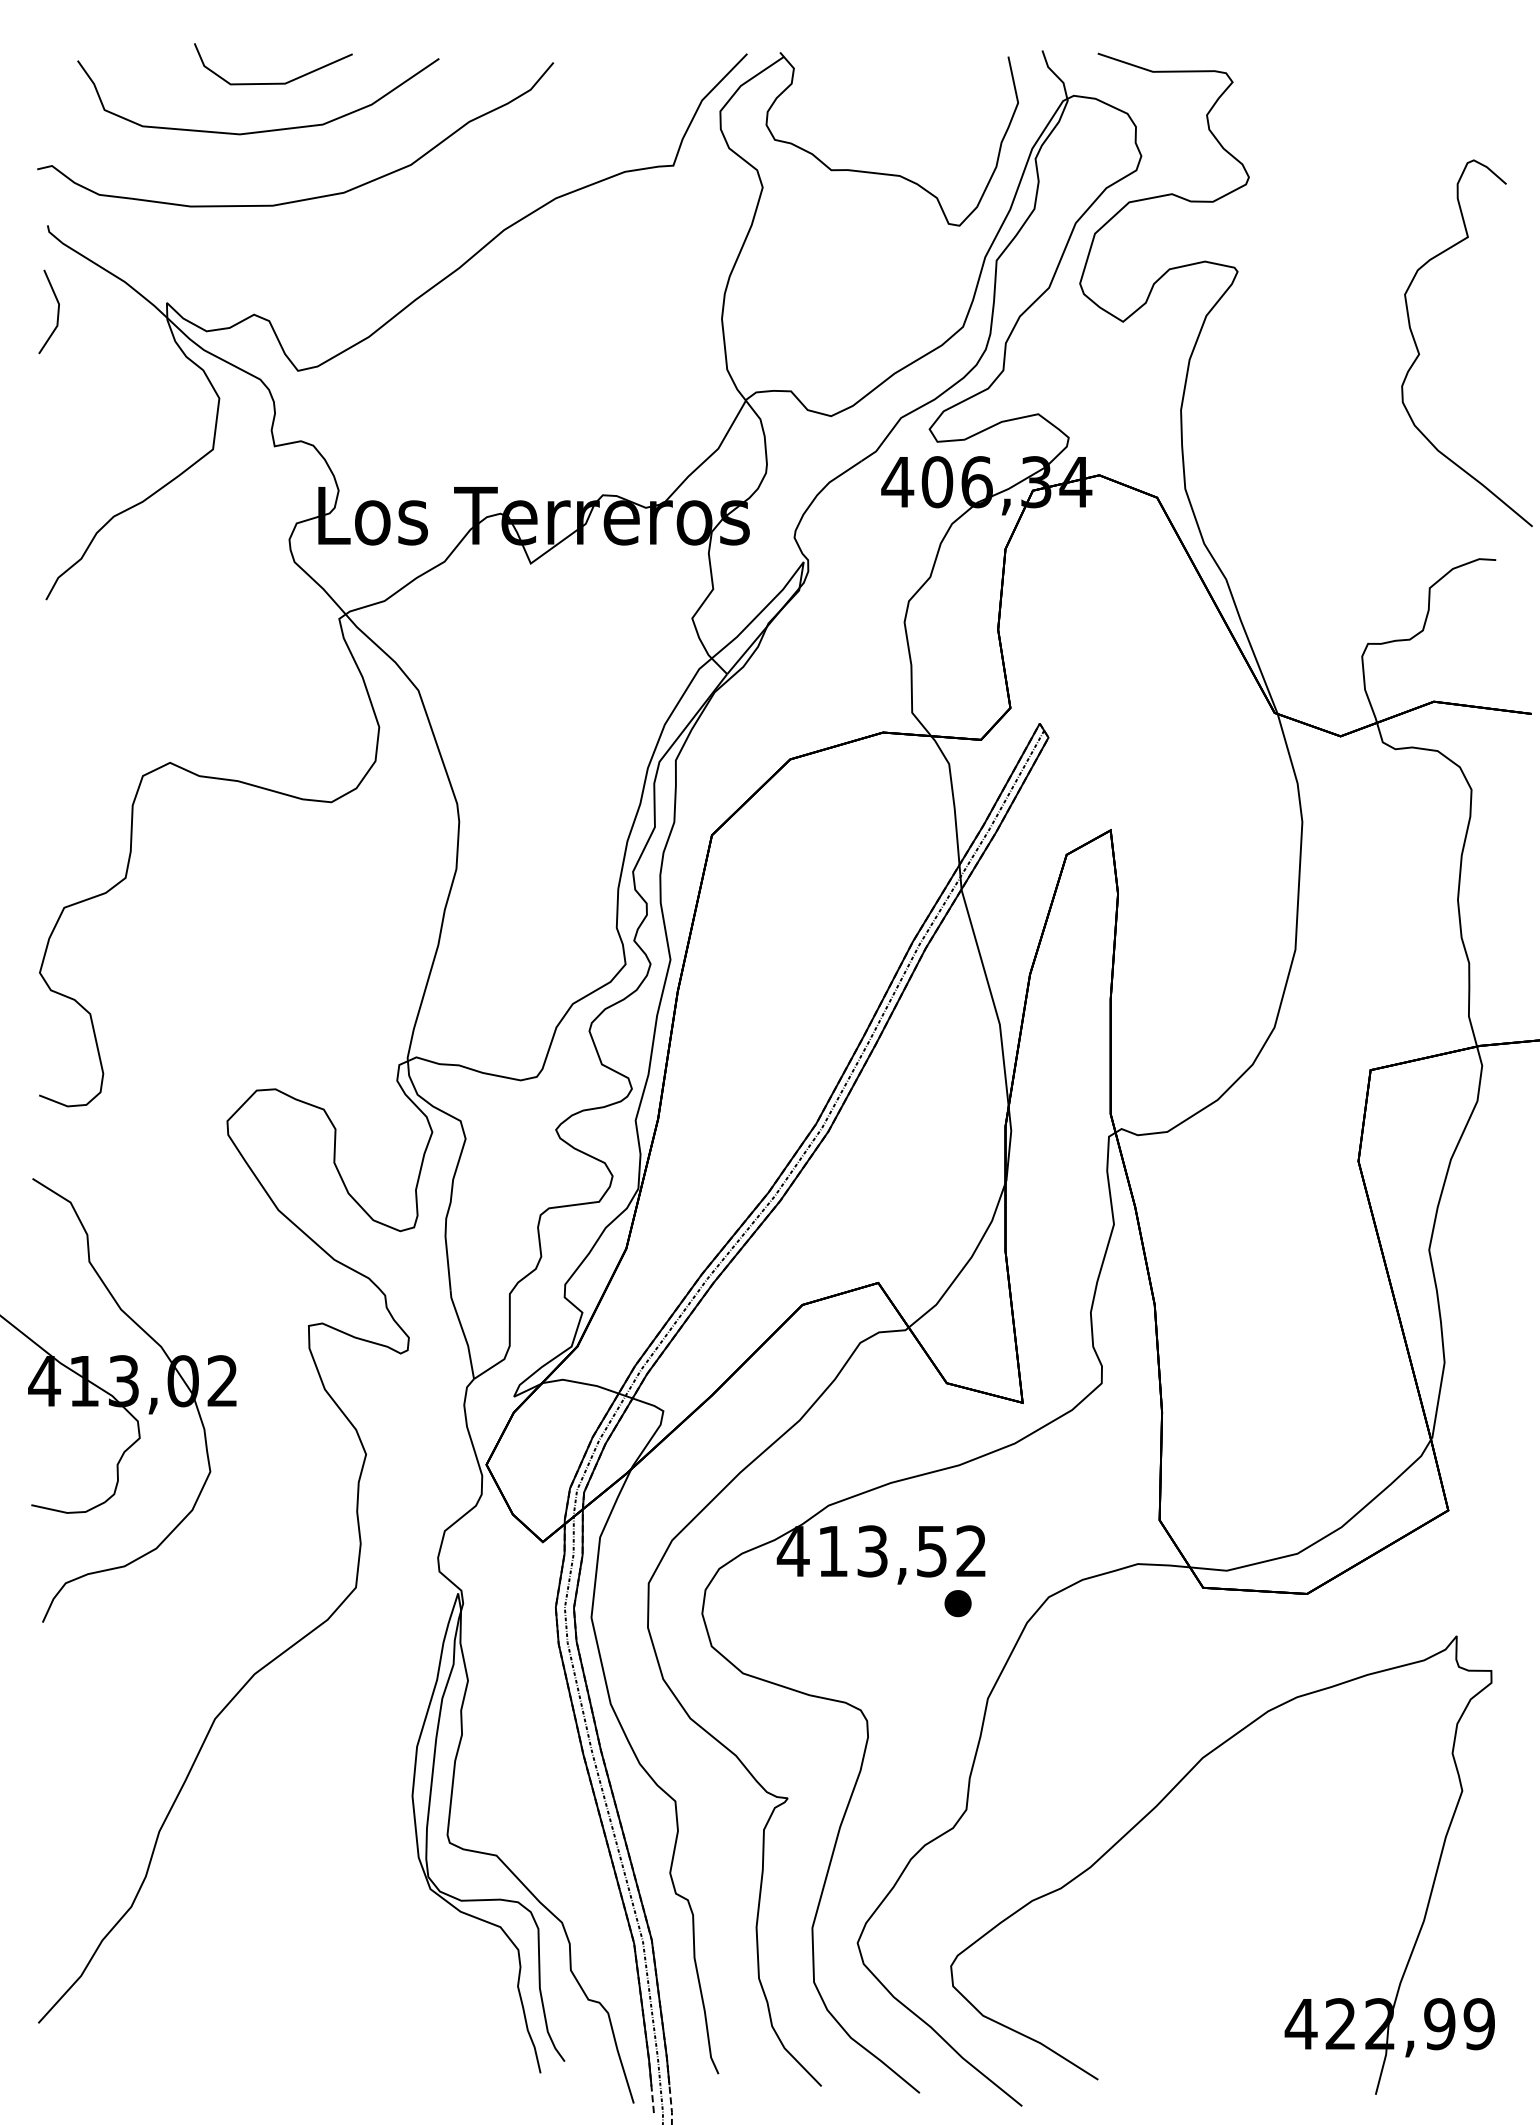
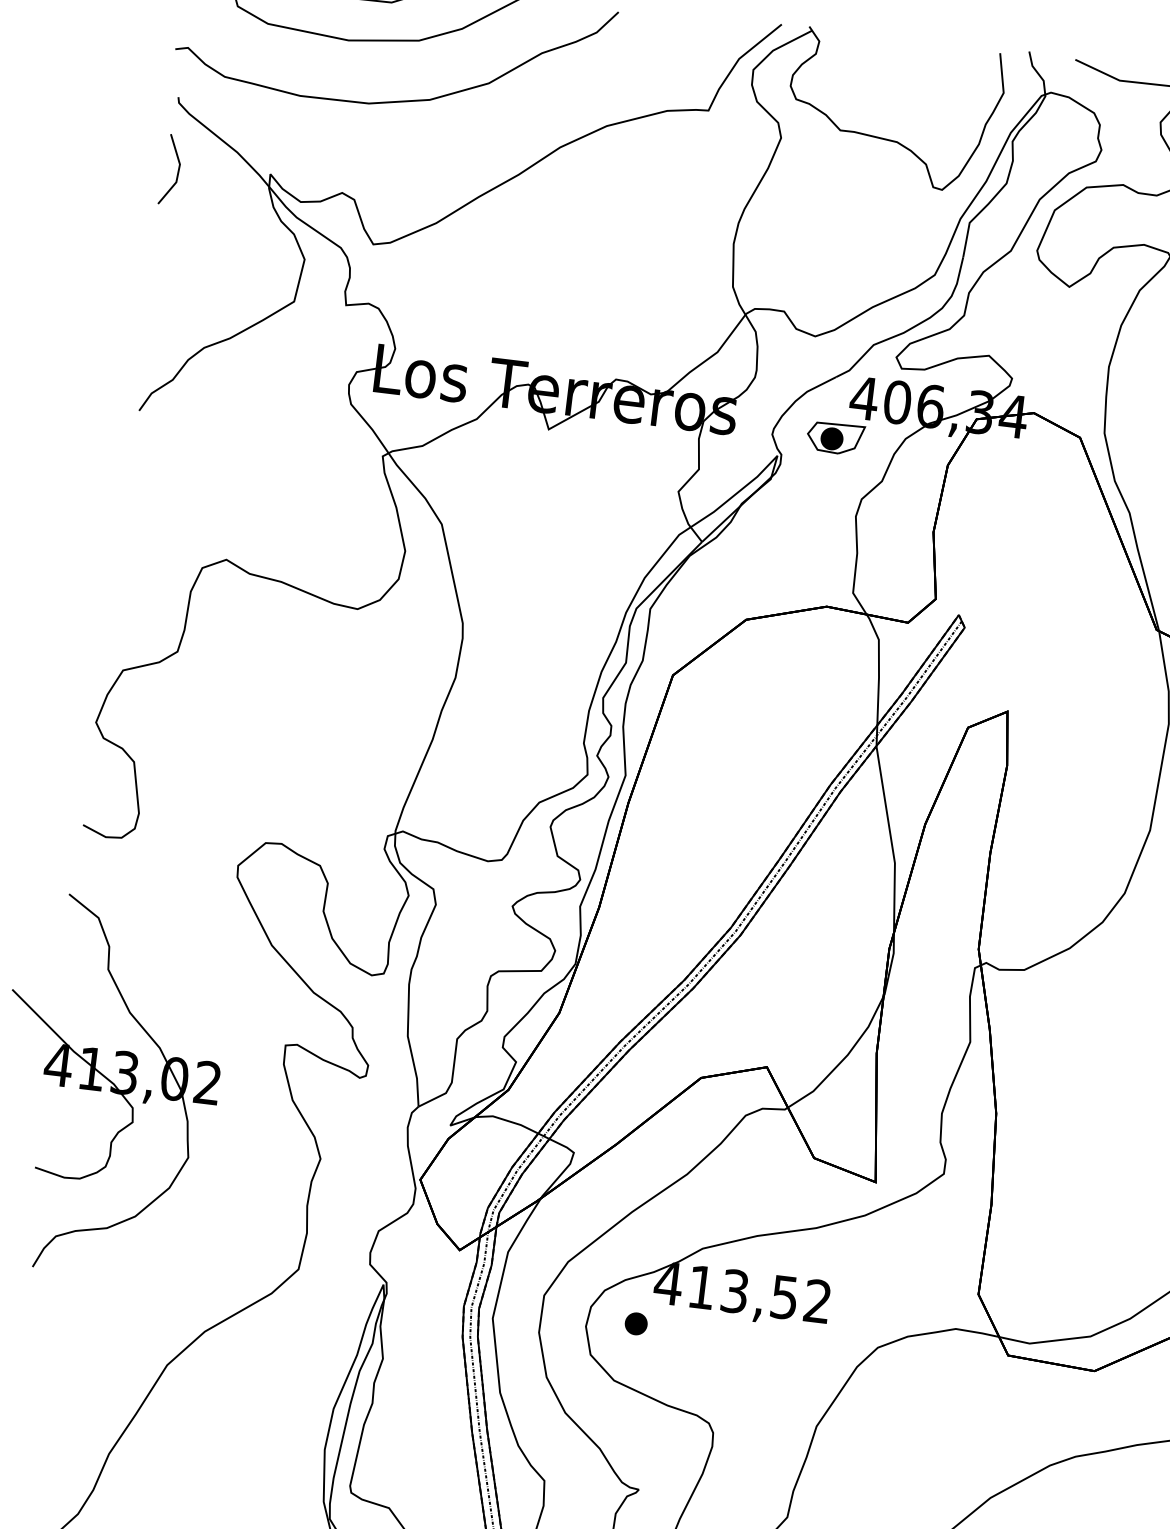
part: (869, 533) -> (835, 438), added
part: (957, 1603) -> (635, 1323), moved

